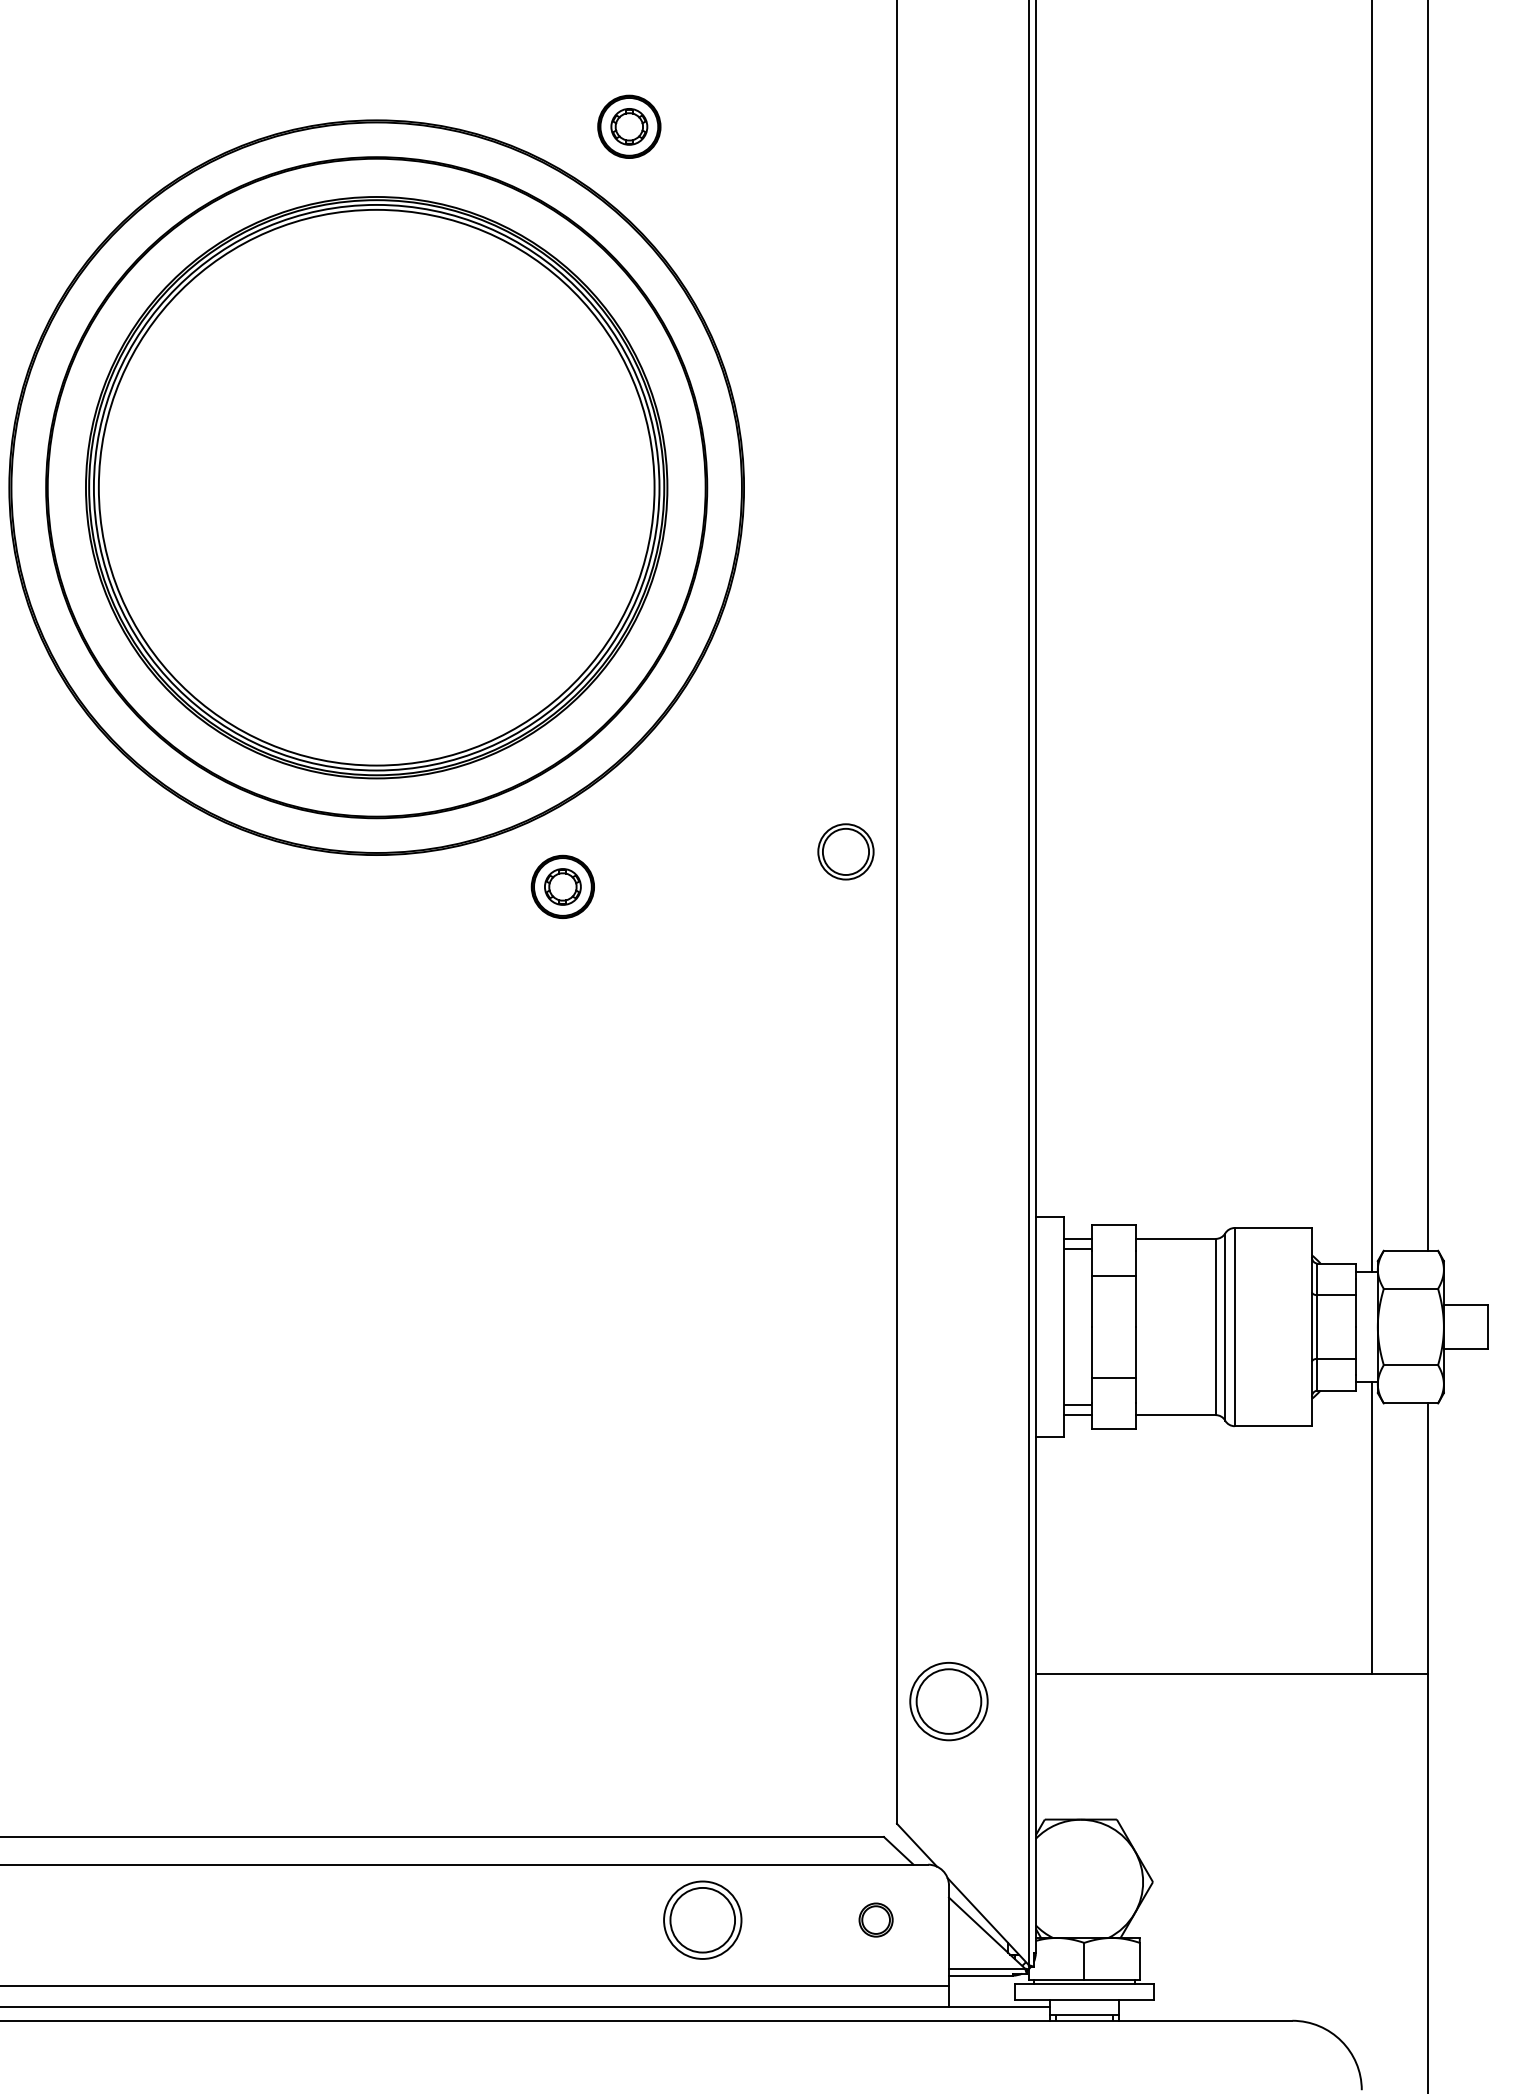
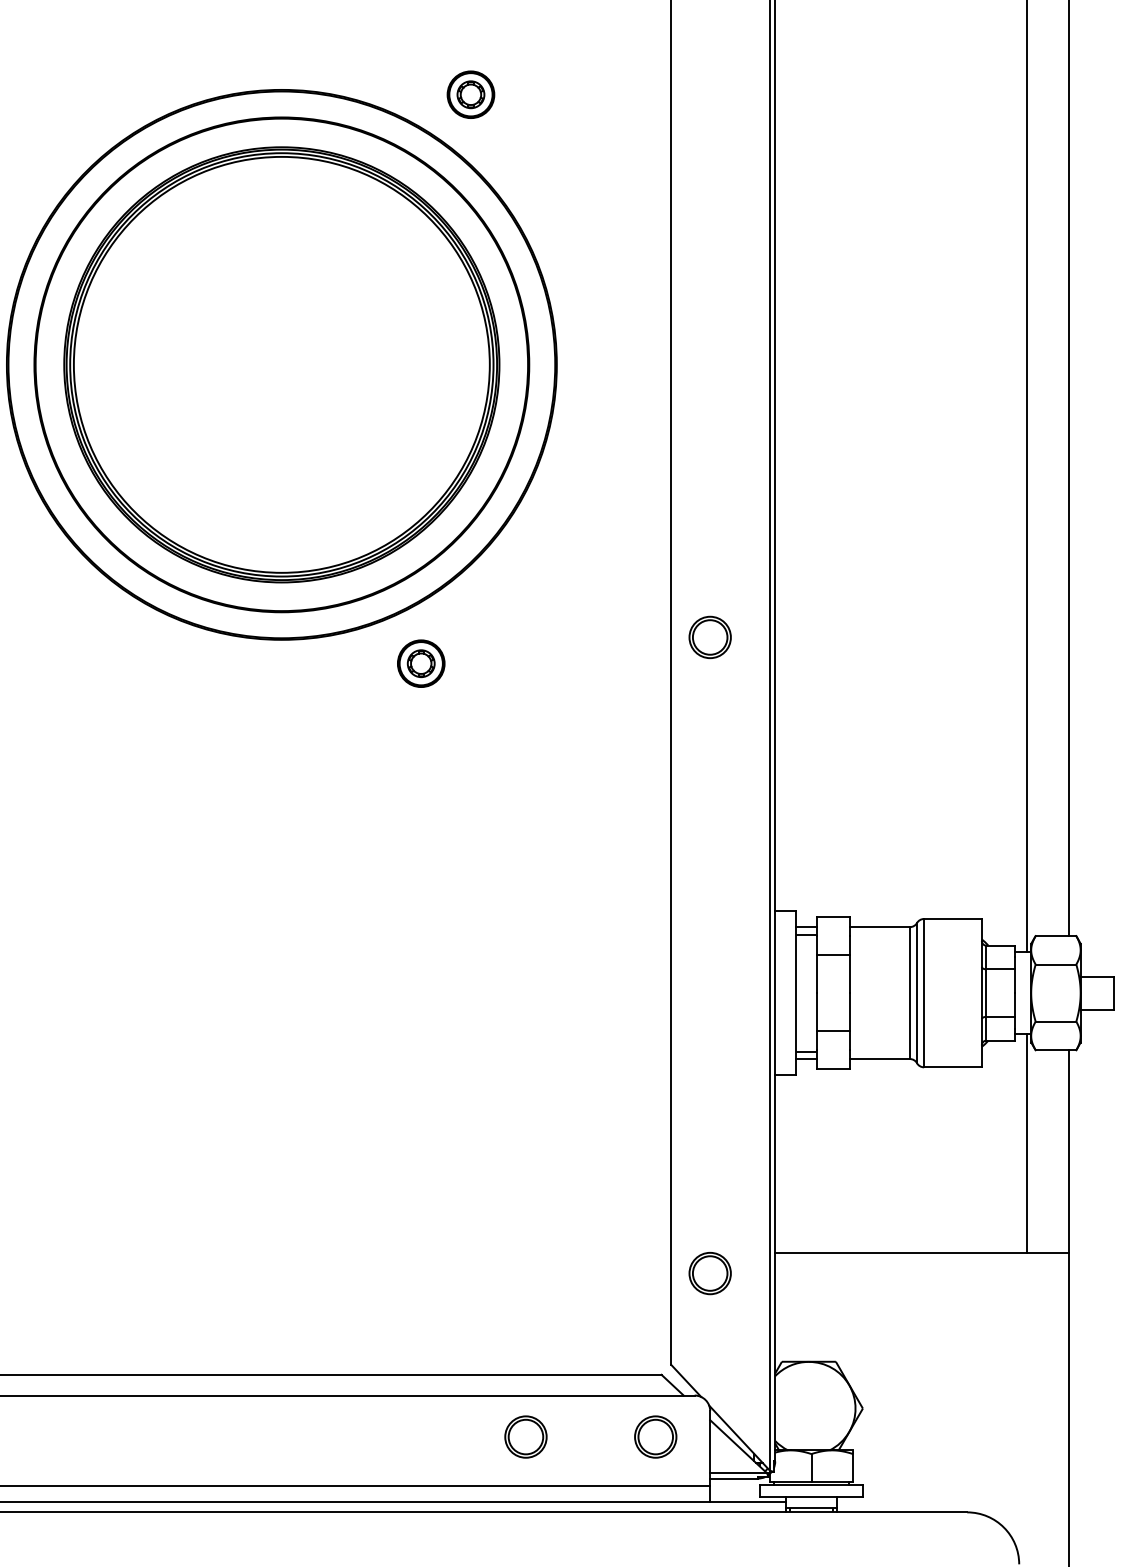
part: (845, 851) -> (709, 637), moved
part: (948, 1701) -> (709, 1273), size x0.71
part: (702, 1919) -> (525, 1436), size x0.71
part: (875, 1919) -> (655, 1436), size x1.67

